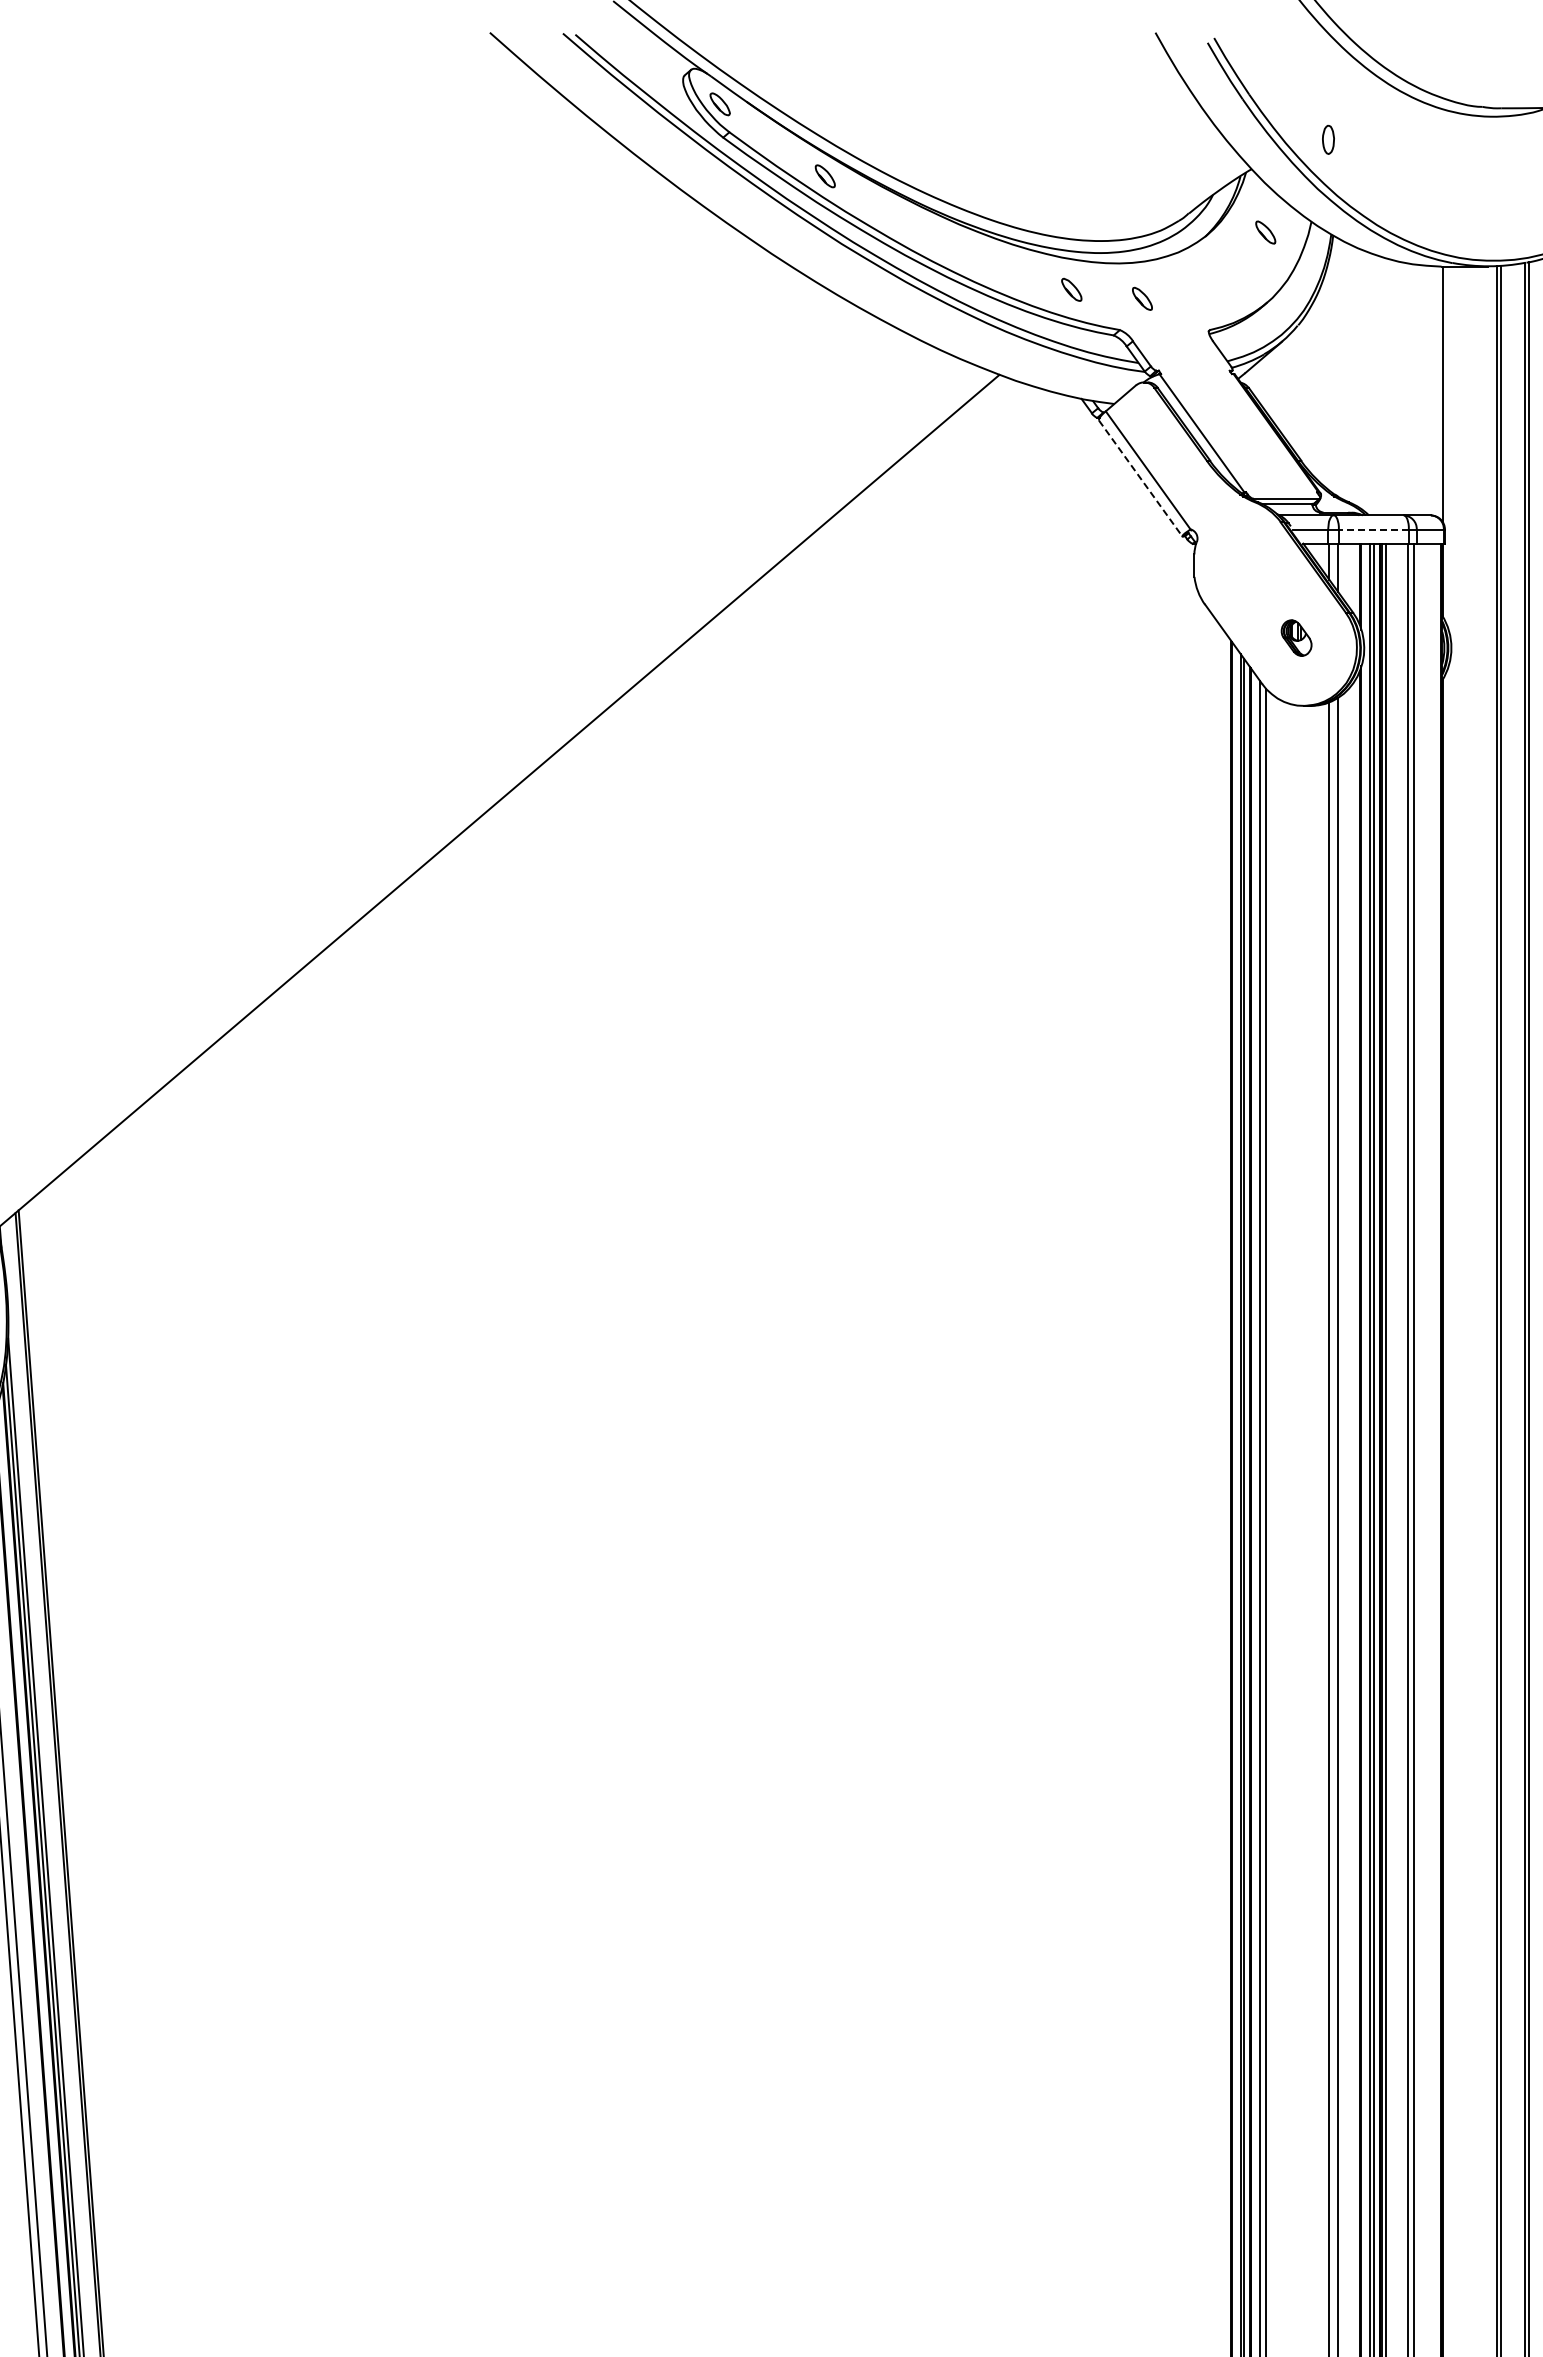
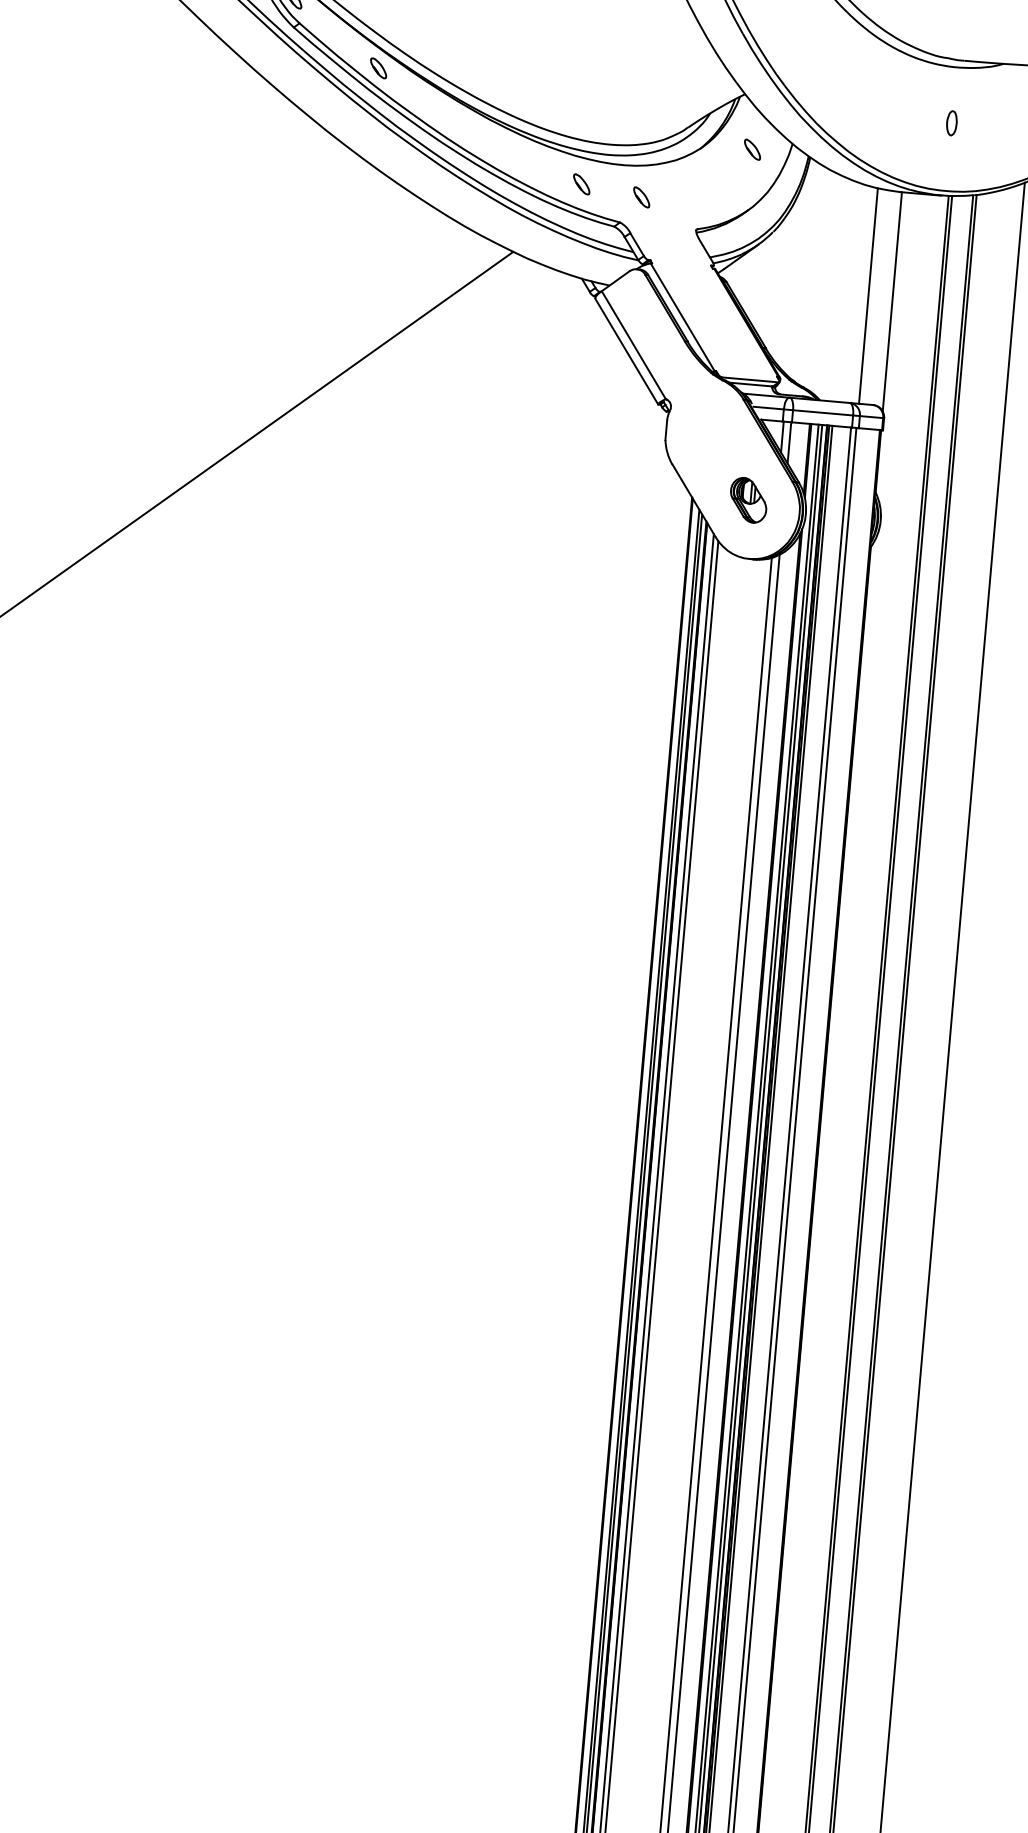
part: (1328, 139) -> (951, 123), moved
line: (1414, 389) -> (868, 295), added
line: (1140, 478) -> (626, 351), dashed -> solid
line: (1373, 529) -> (822, 412), dashed -> solid
part: (1296, 637) -> (748, 499), size x1.43

